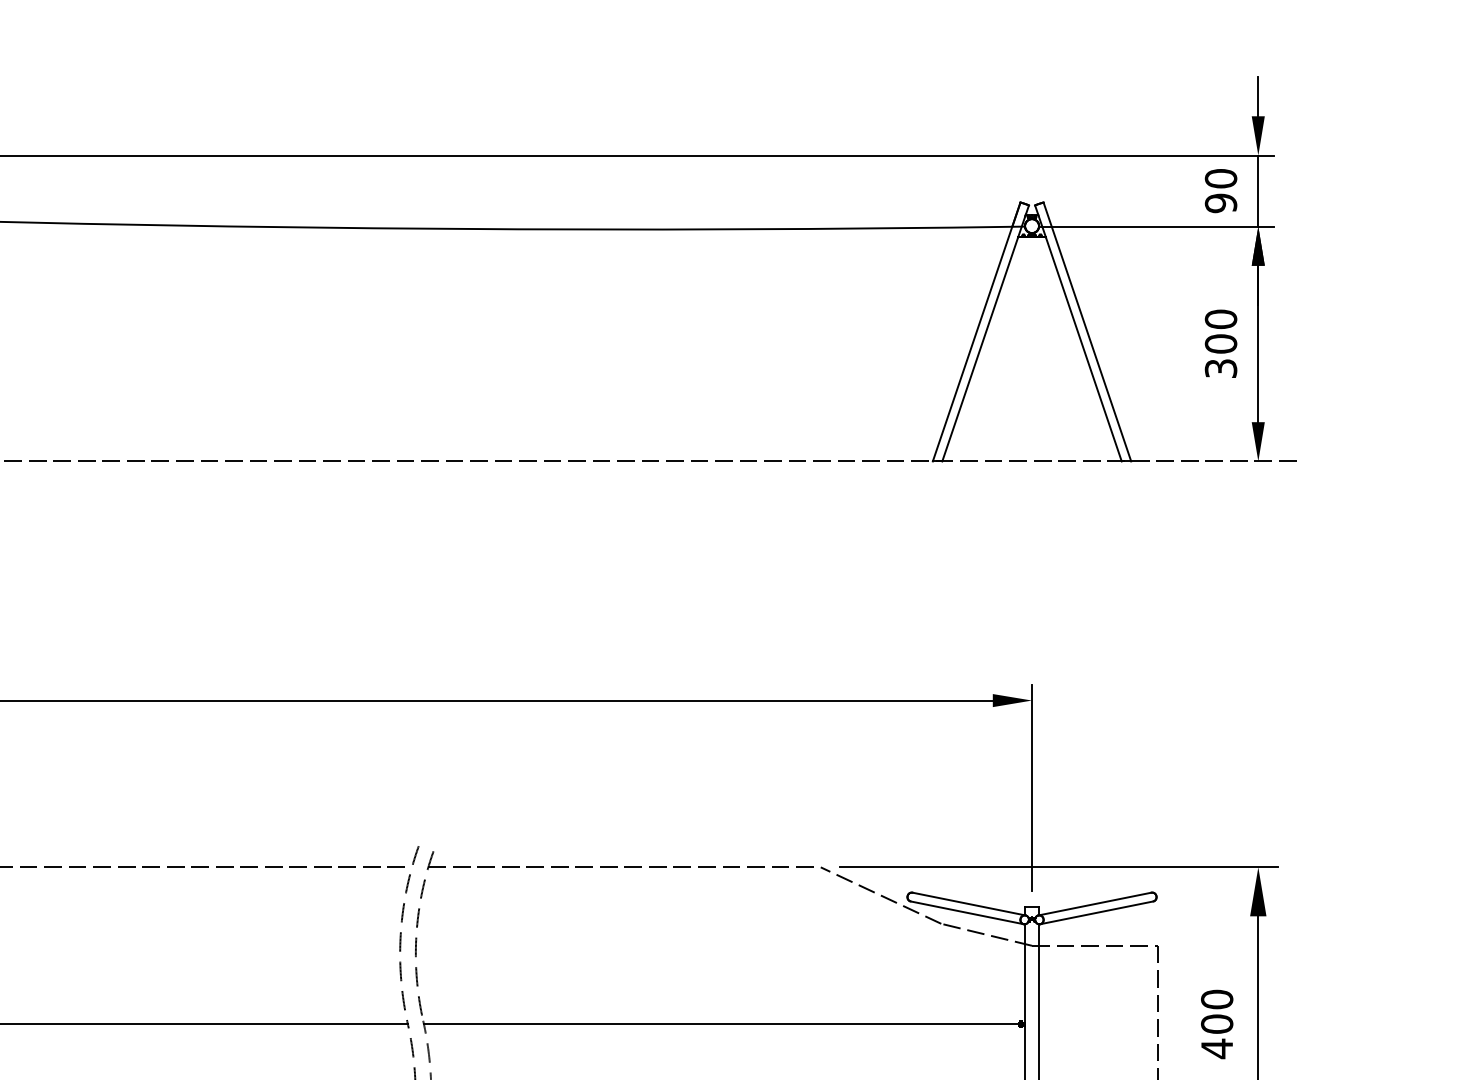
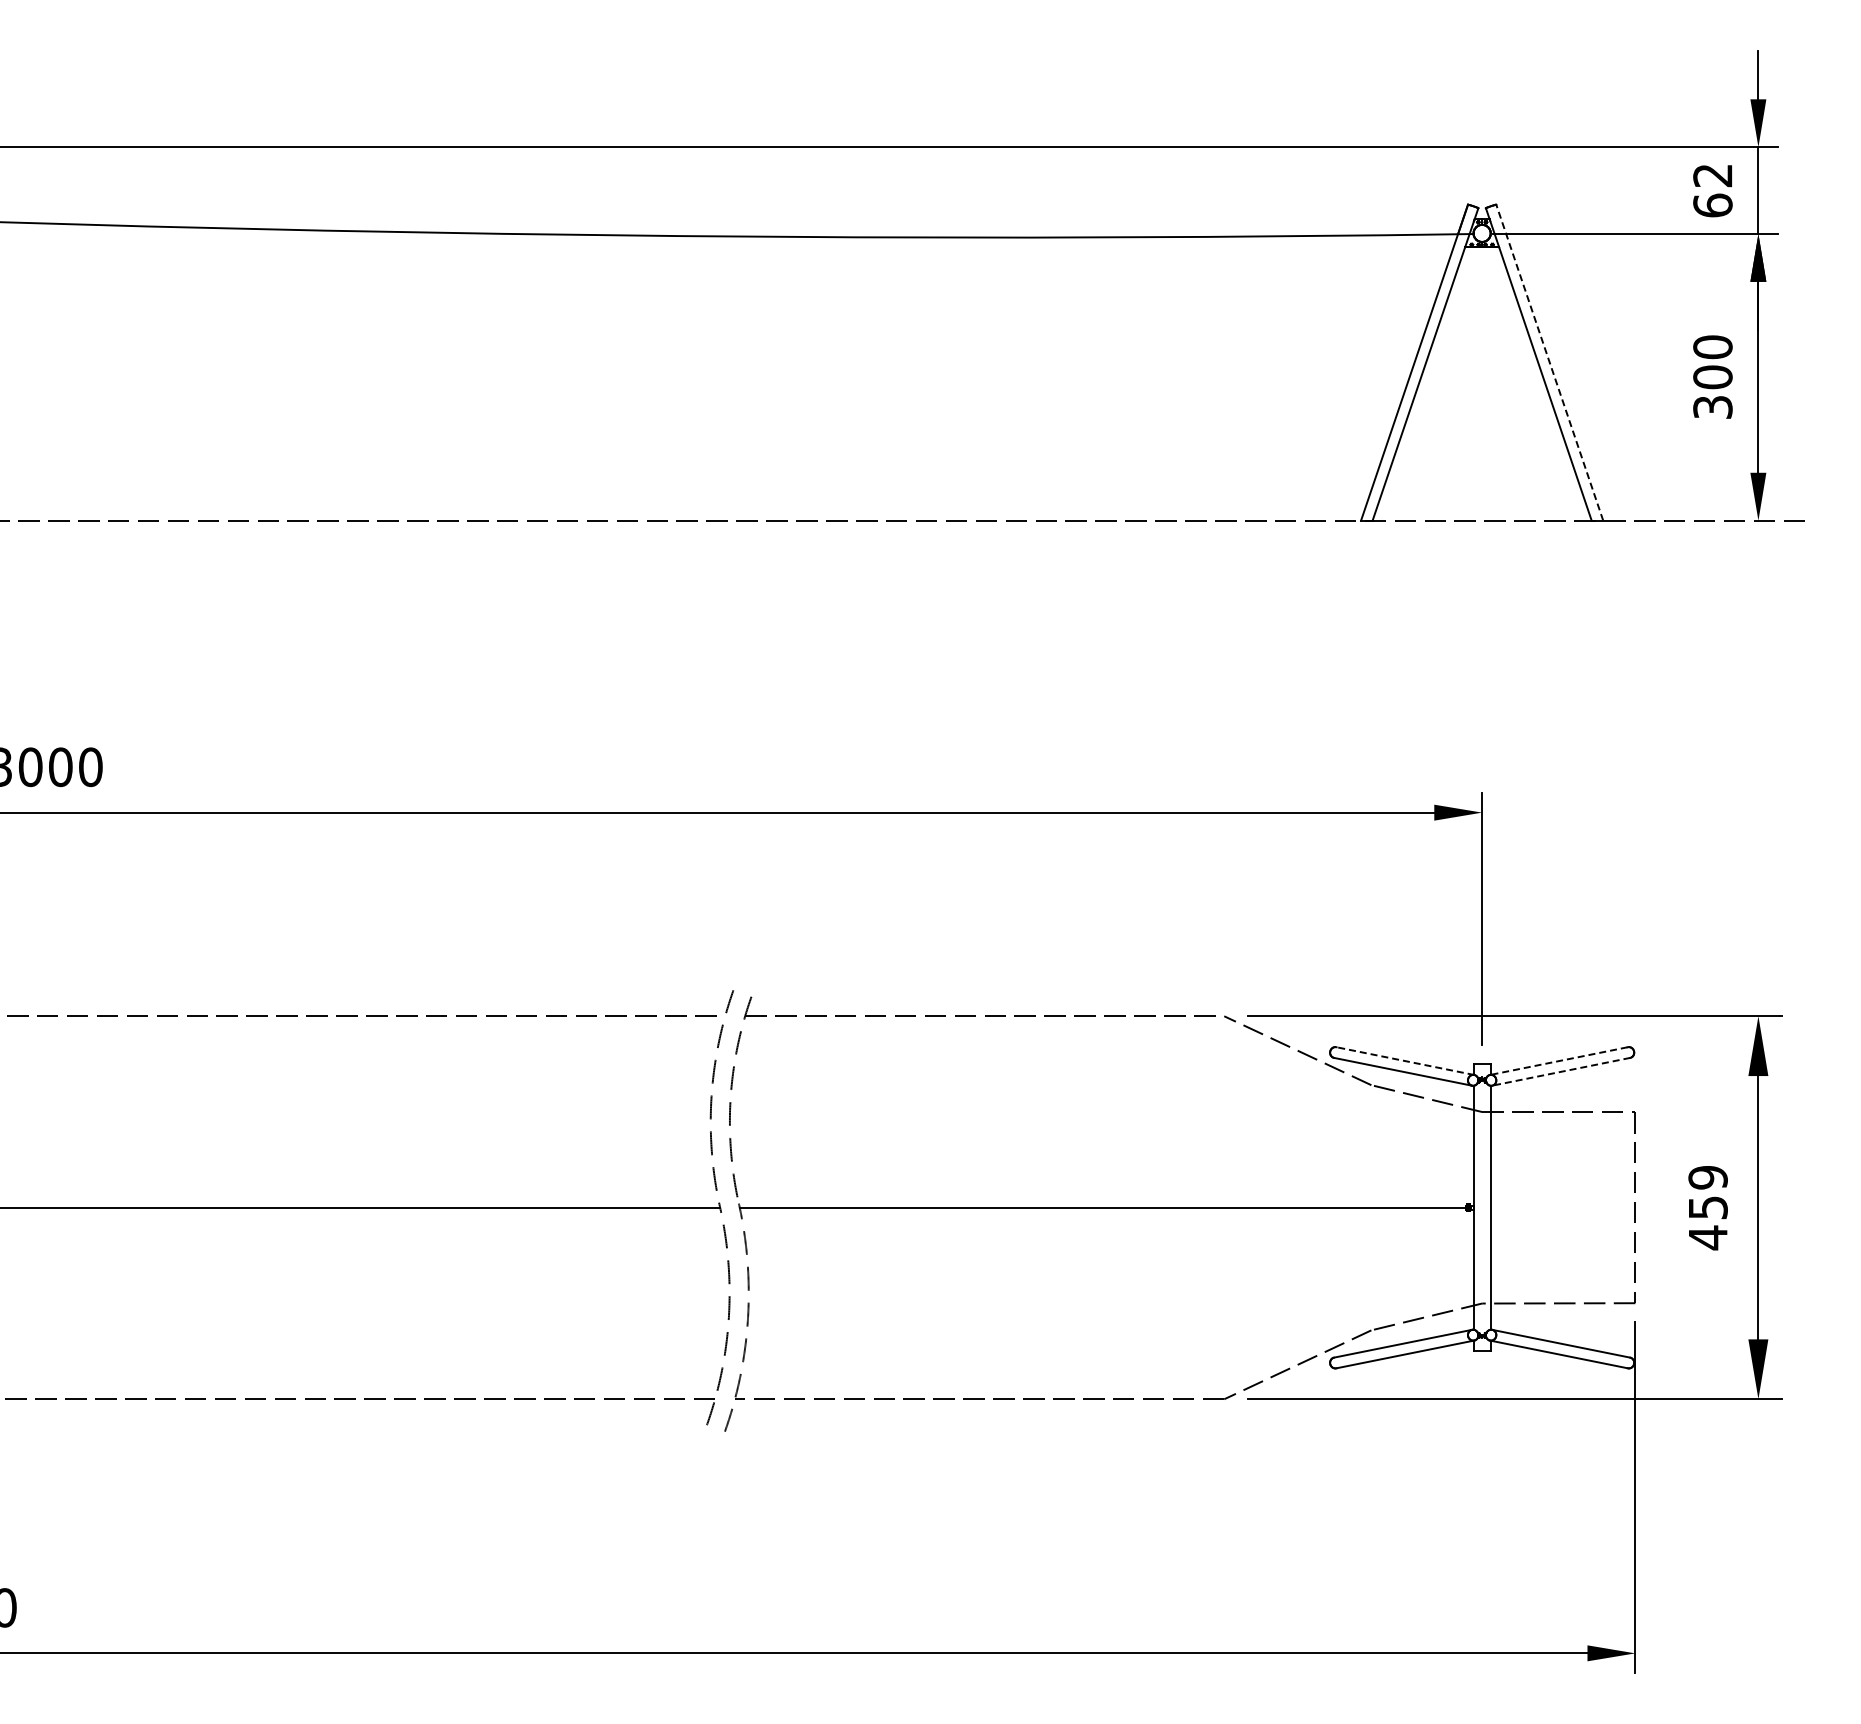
text: (1220, 190) -> (1712, 190), 90 -> 62
line: (1087, 331) -> (1549, 362), solid -> dashed
line: (969, 904) -> (1405, 1061), solid -> dashed
line: (1094, 904) -> (1558, 1061), solid -> dashed
line: (1096, 912) -> (1560, 1071), solid -> dashed
text: (1216, 1011) -> (1707, 1192), 400 -> 459

